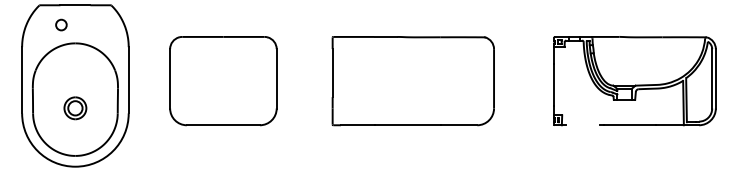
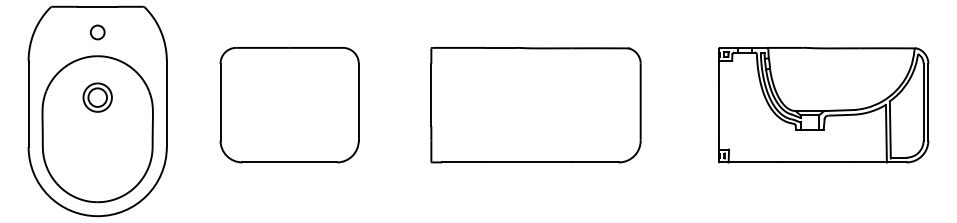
circle: (61, 24) -> (97, 31), moved
part: (75, 108) -> (97, 97), moved
line: (582, 125) -> (755, 162), added

